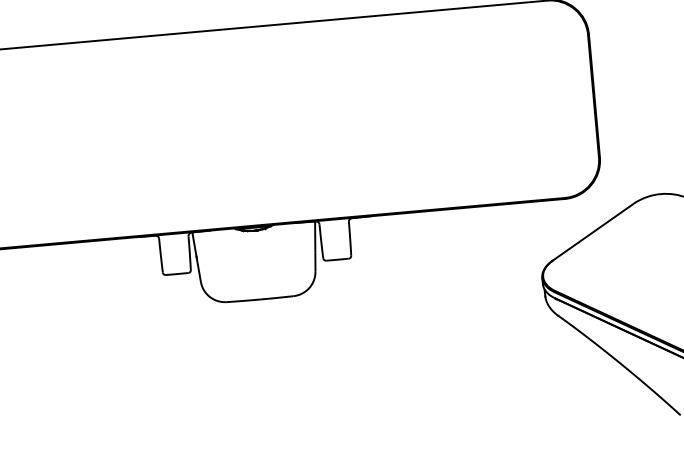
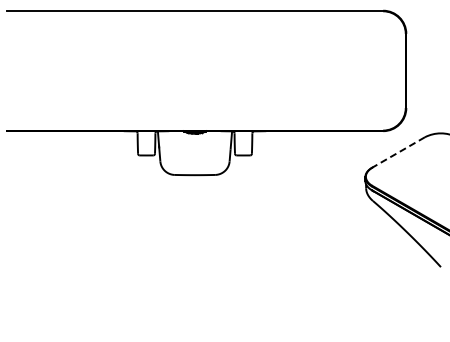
line: (593, 231) -> (398, 152), solid -> dashed

